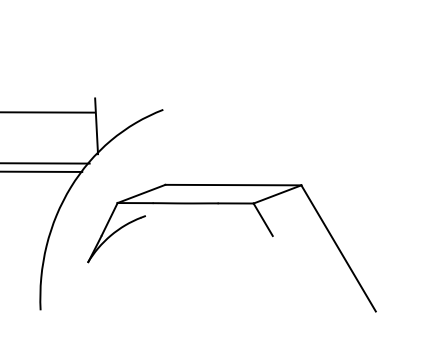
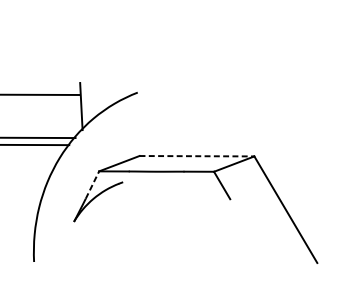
line: (233, 185) -> (197, 156), solid -> dashed
line: (109, 218) -> (92, 184), solid -> dashed

